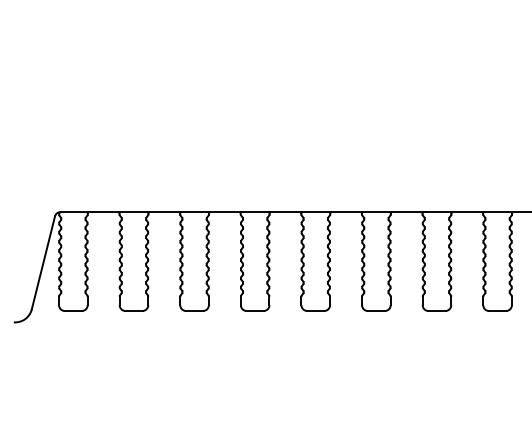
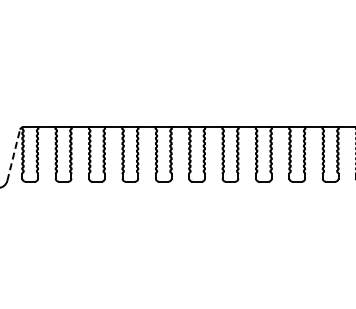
line: (42, 261) -> (13, 154), solid -> dashed

